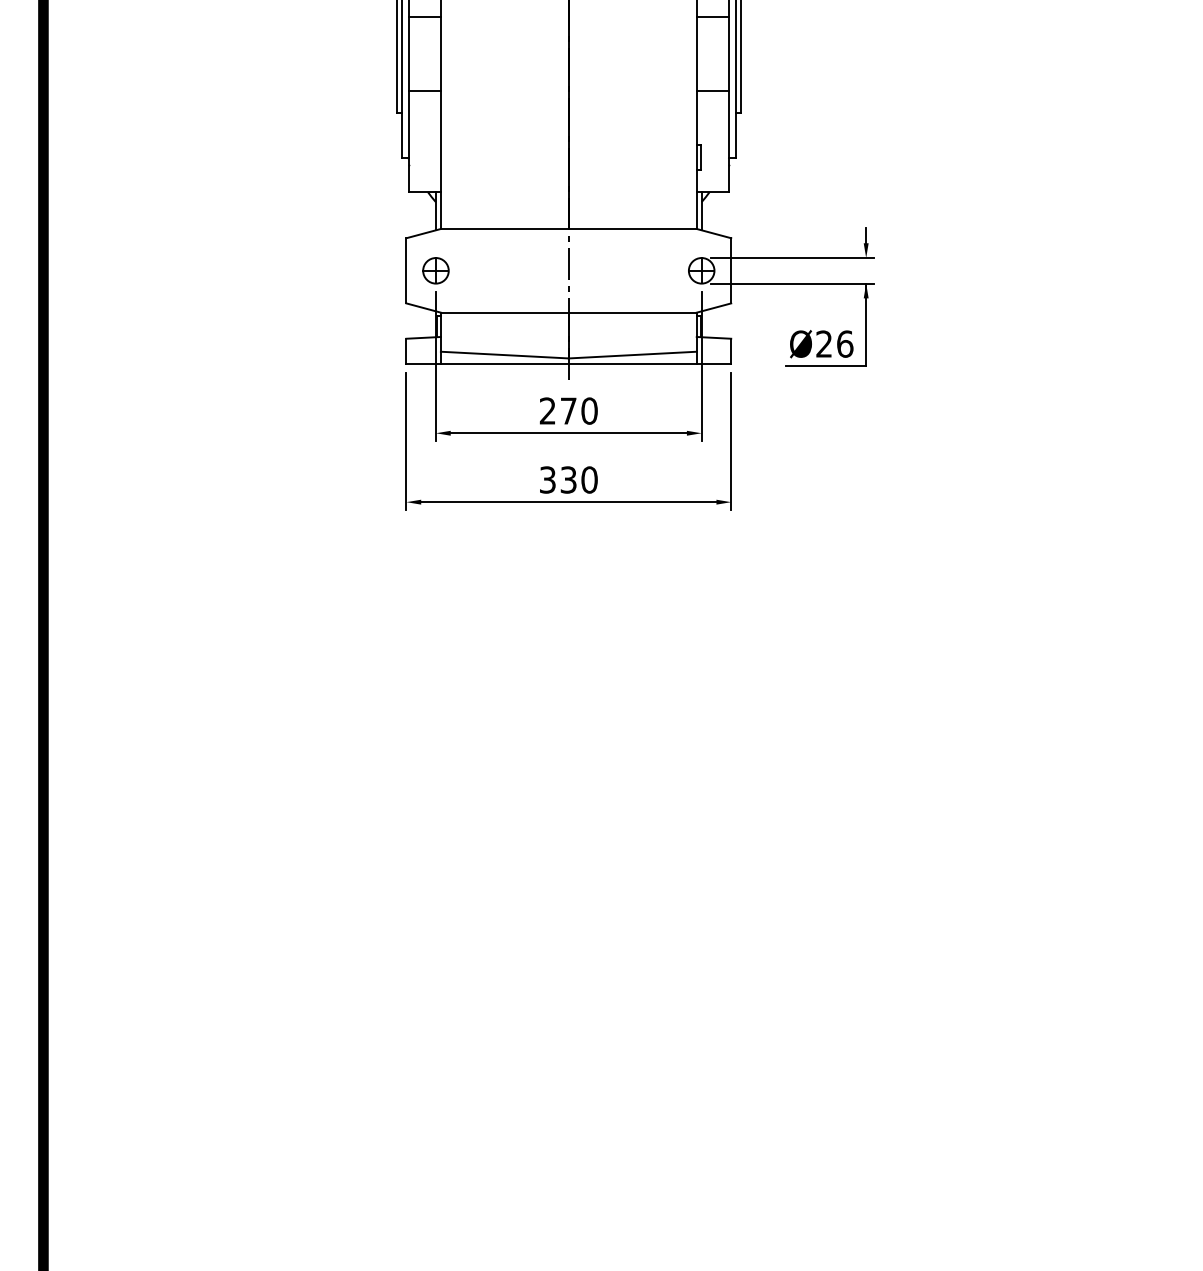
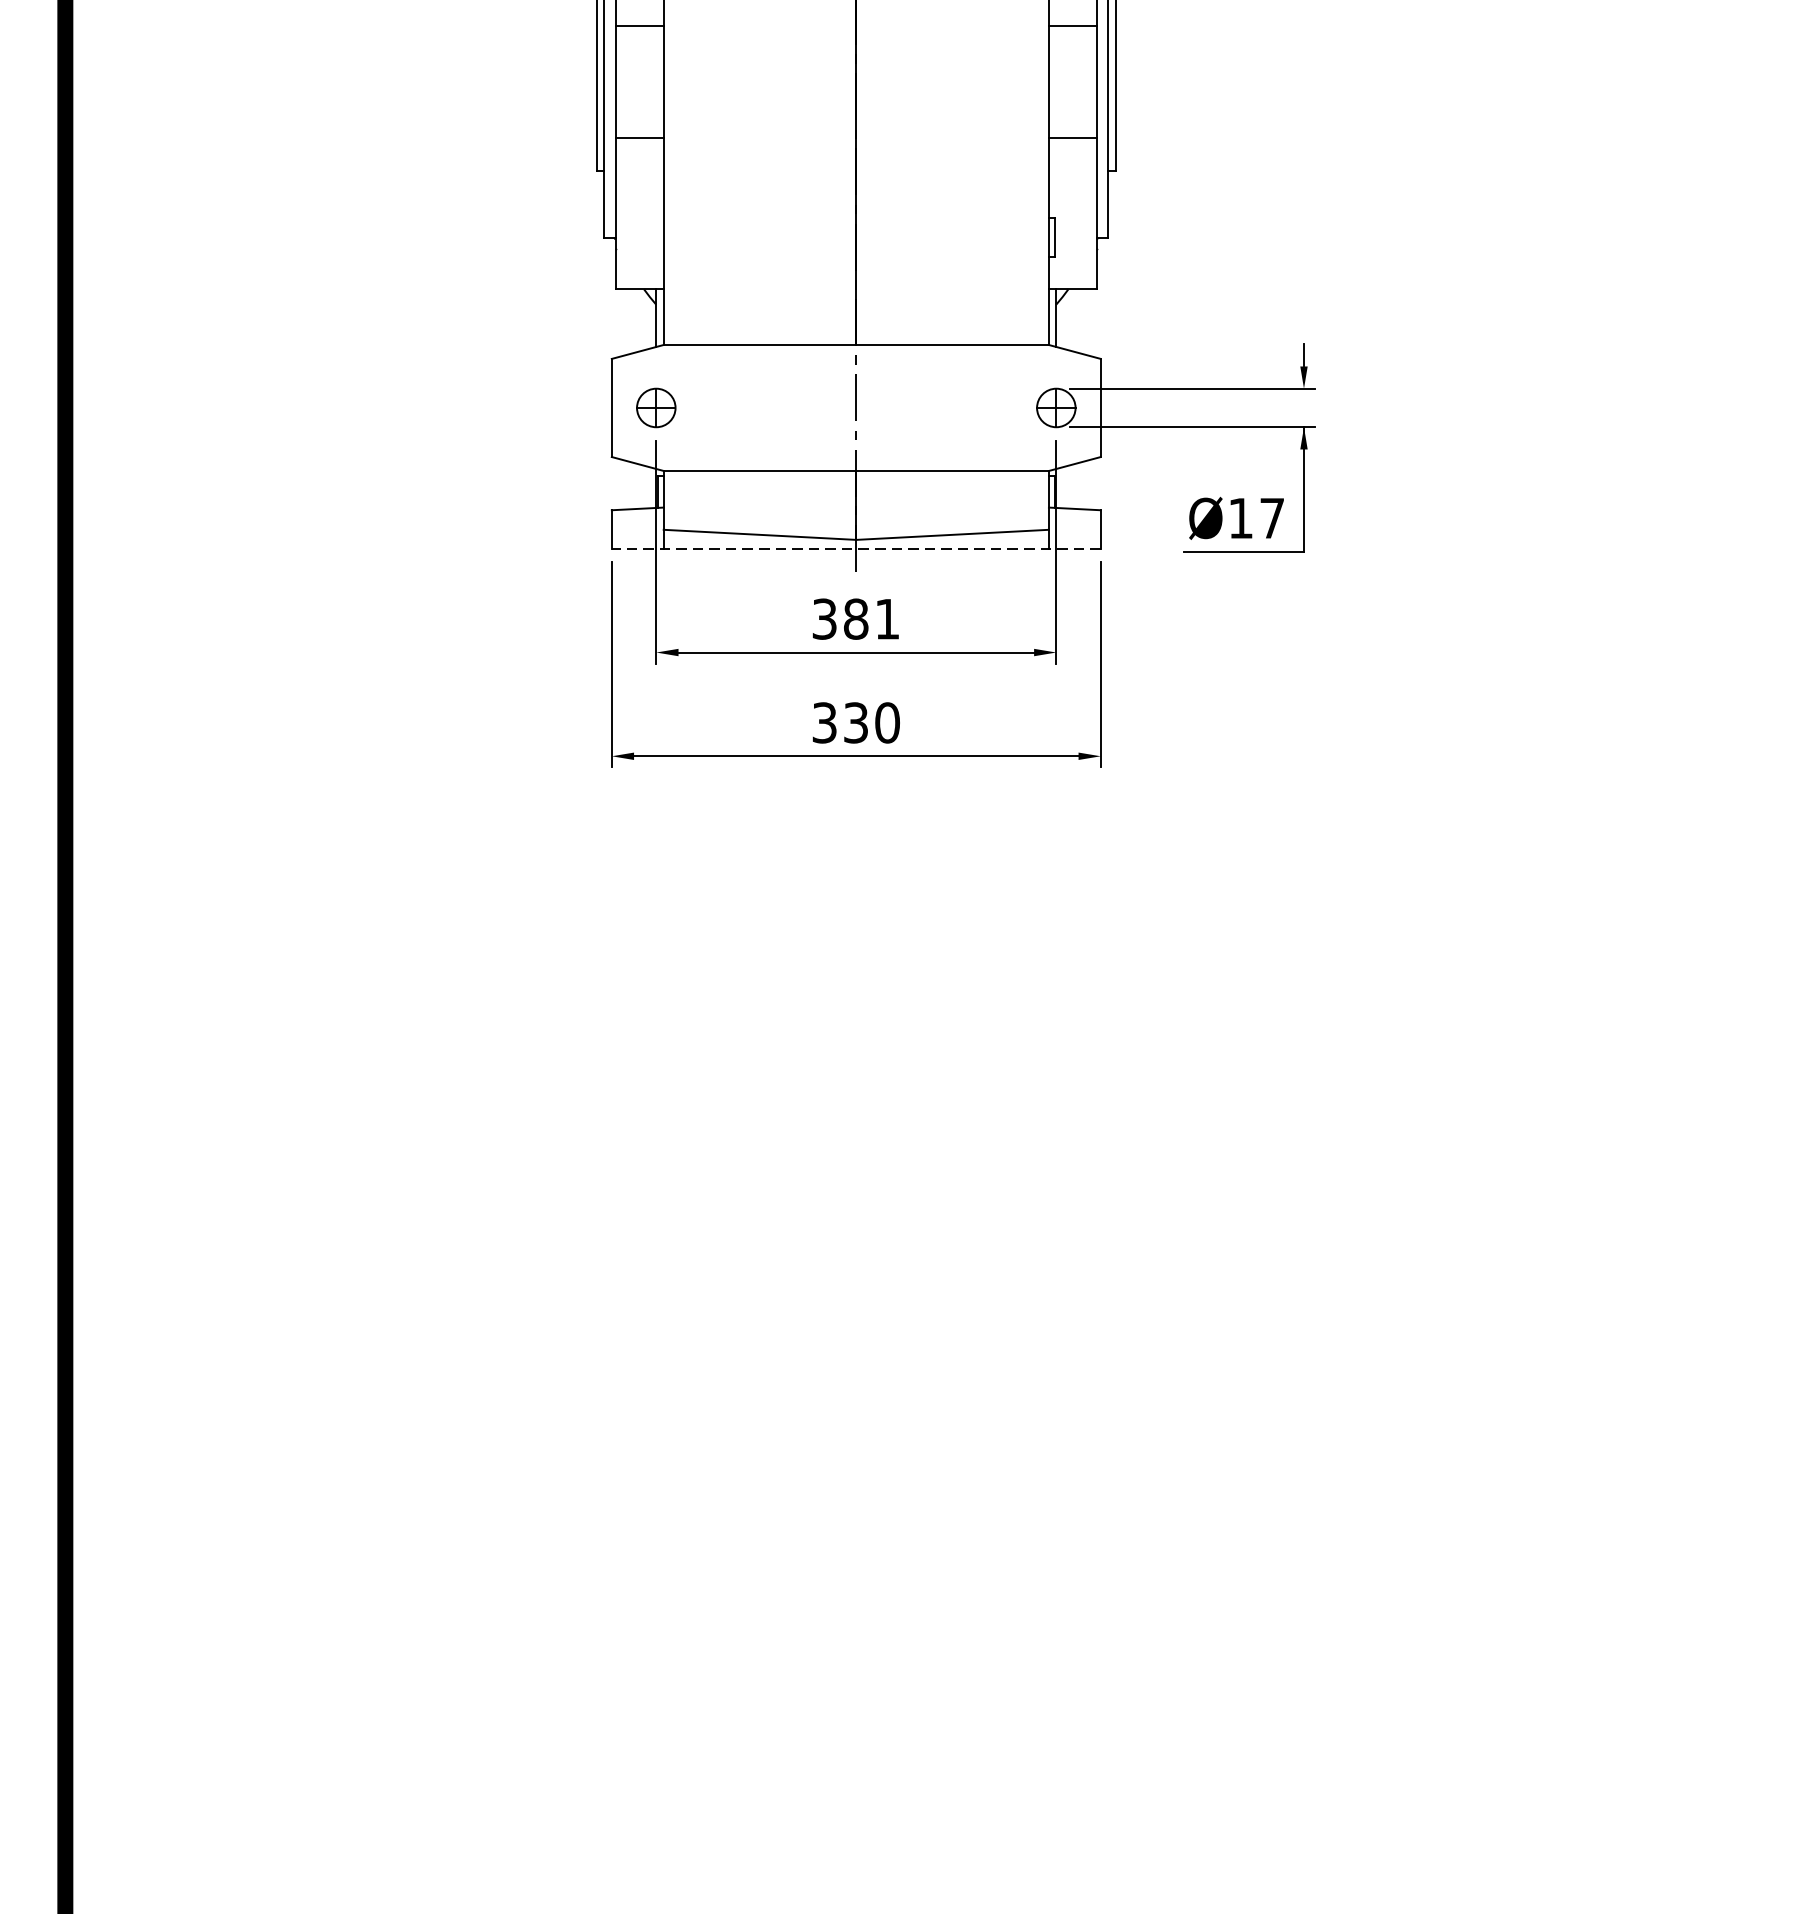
text: (834, 343) -> (1256, 517), Ø26 -> Ø17
line: (568, 364) -> (855, 549), solid -> dashed
text: (568, 410) -> (855, 618), 270 -> 381

